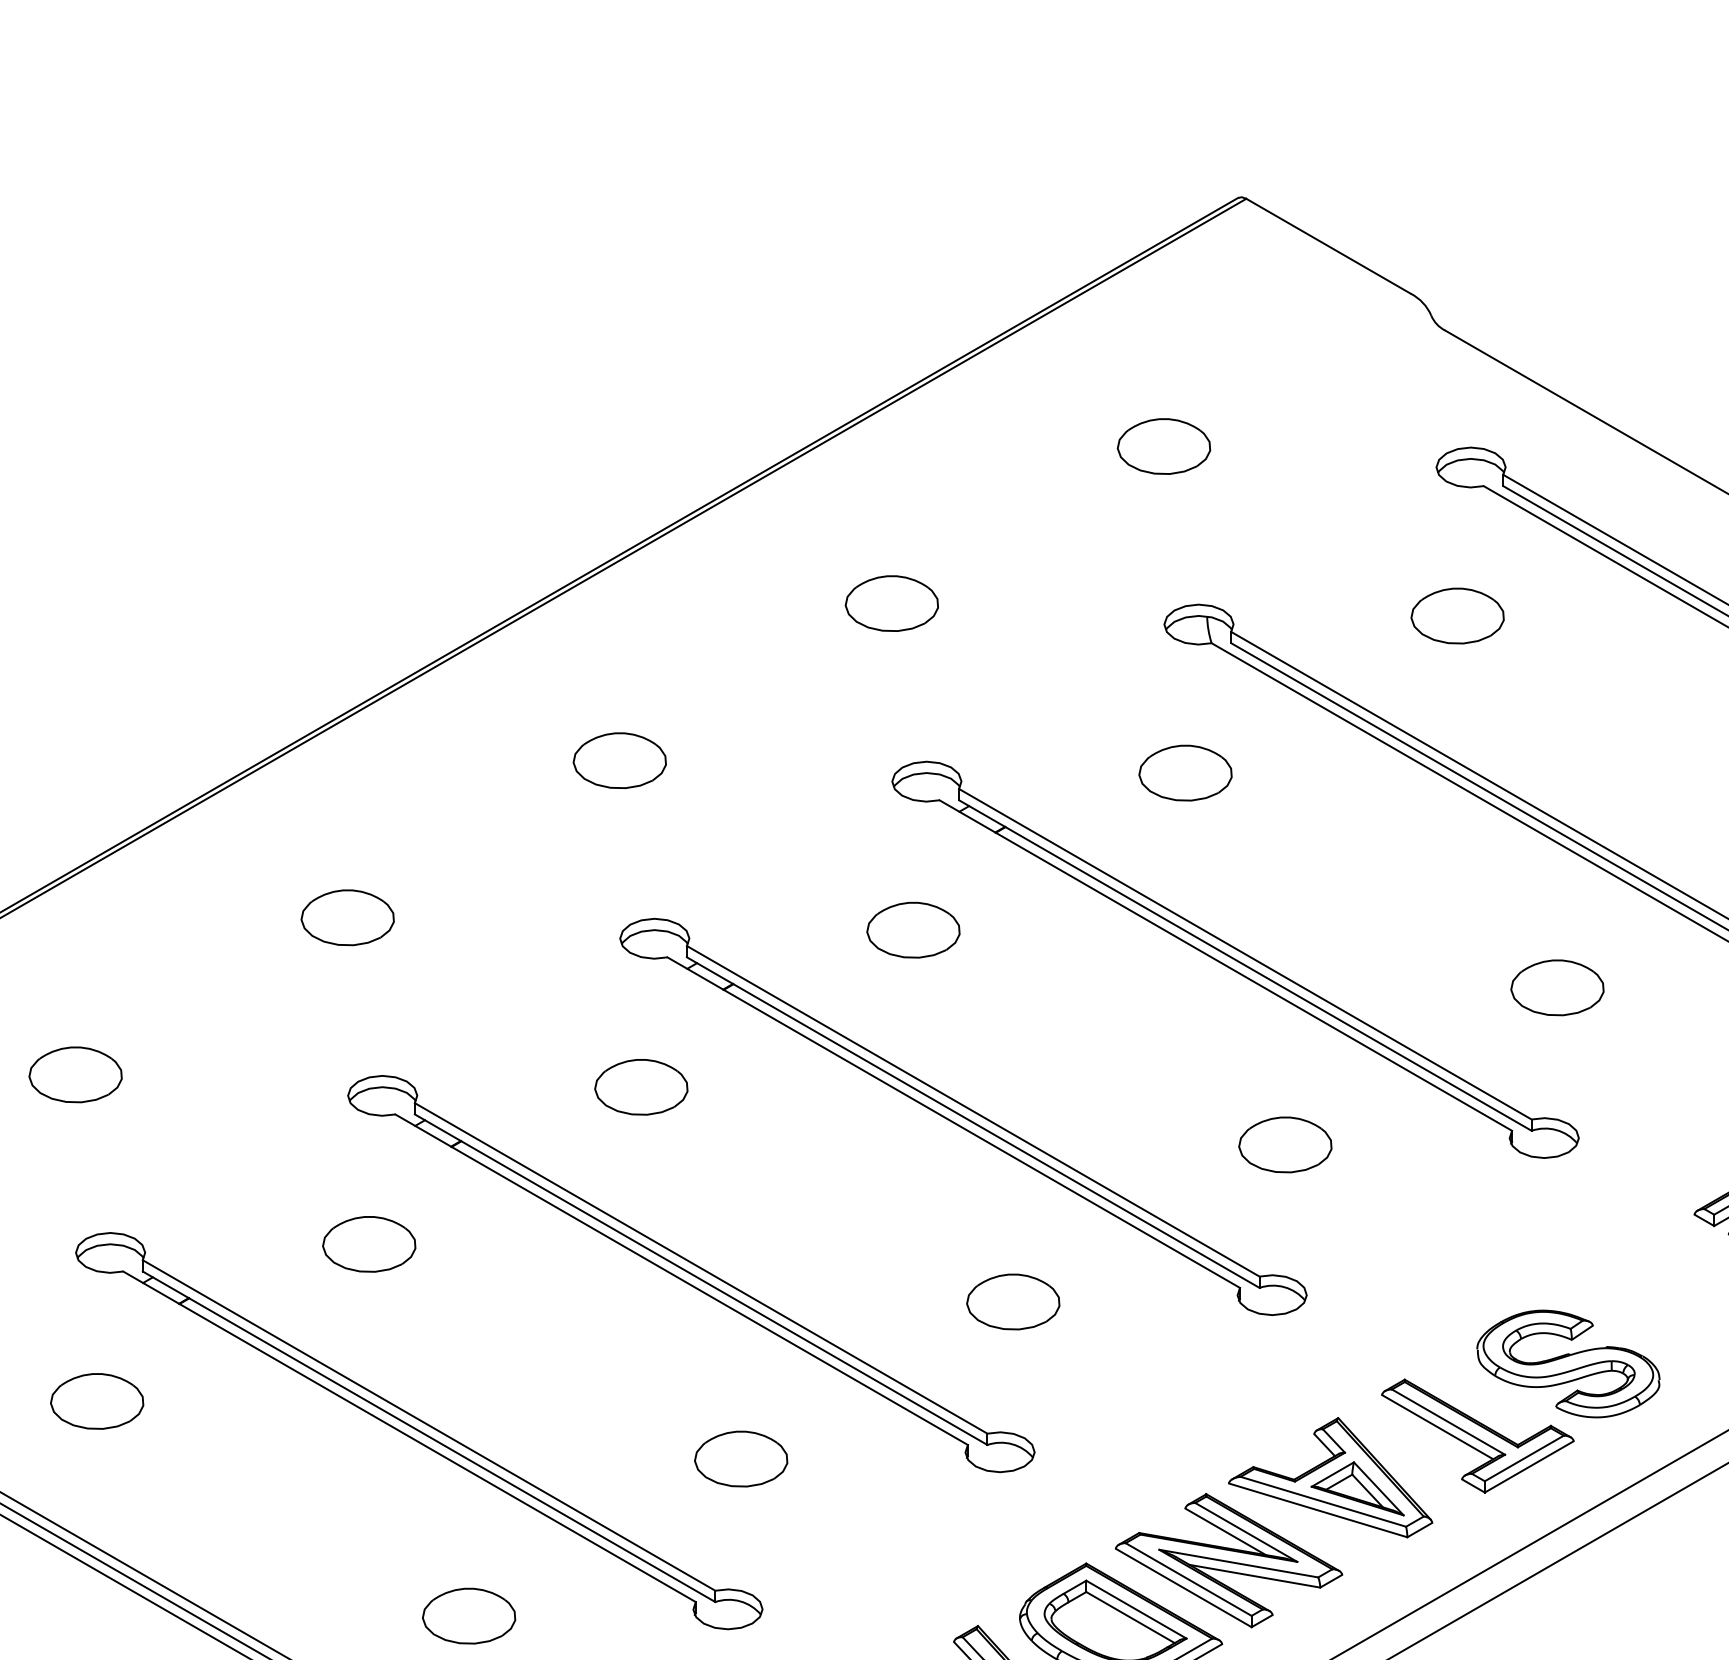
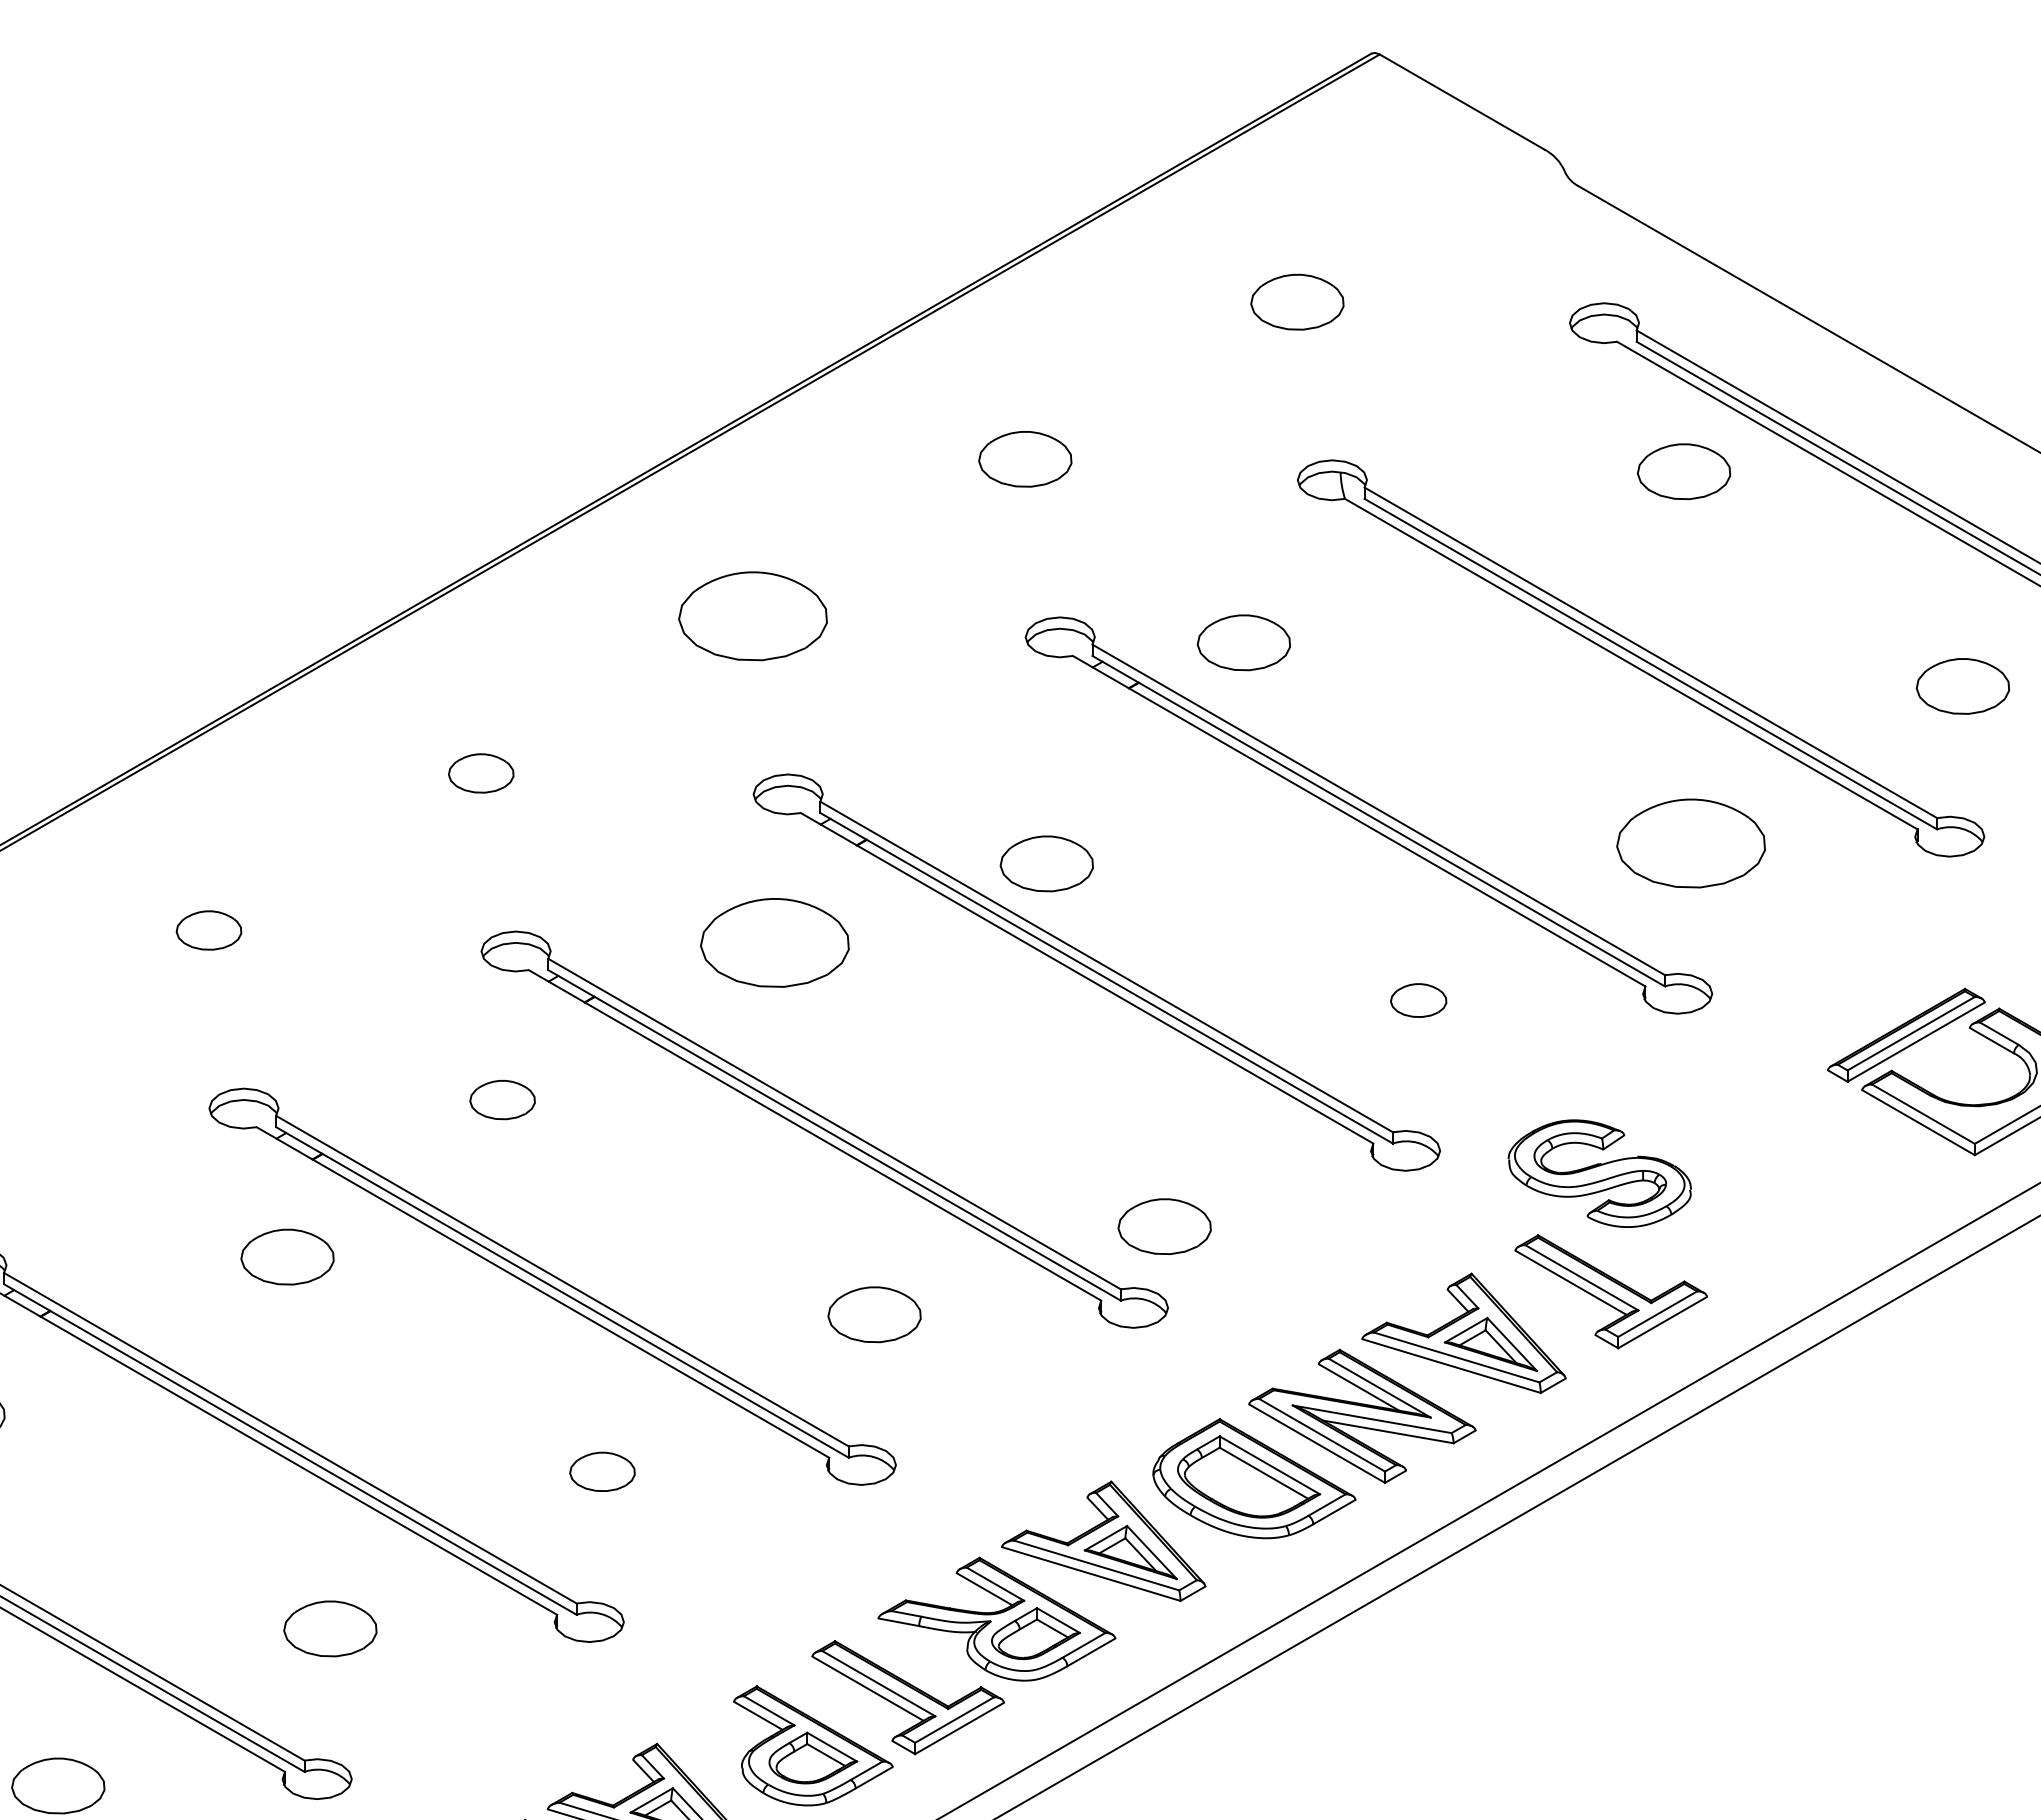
part: (1457, 615) -> (1683, 471), moved
part: (620, 760) -> (753, 616), size x1.6
part: (1185, 772) -> (1243, 642), moved
part: (348, 917) -> (481, 773), size x0.7
part: (913, 929) -> (1046, 863), moved
part: (1557, 987) -> (1690, 843), size x1.6
part: (75, 1074) -> (208, 930), size x0.7
part: (641, 1086) -> (774, 942), size x1.6
part: (1285, 1144) -> (1418, 1000), size x0.6
part: (369, 1243) -> (502, 1099), size x0.7
part: (1013, 1301) -> (1164, 1226), moved
part: (1568, 1363) -> (1599, 1173), moved
part: (97, 1400) -> (287, 1256), moved
part: (469, 1615) -> (602, 1471), size x0.7

